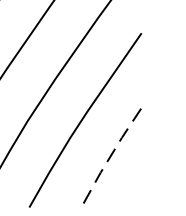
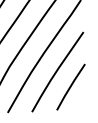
line: (113, 151) -> (70, 86), dashed -> solid

